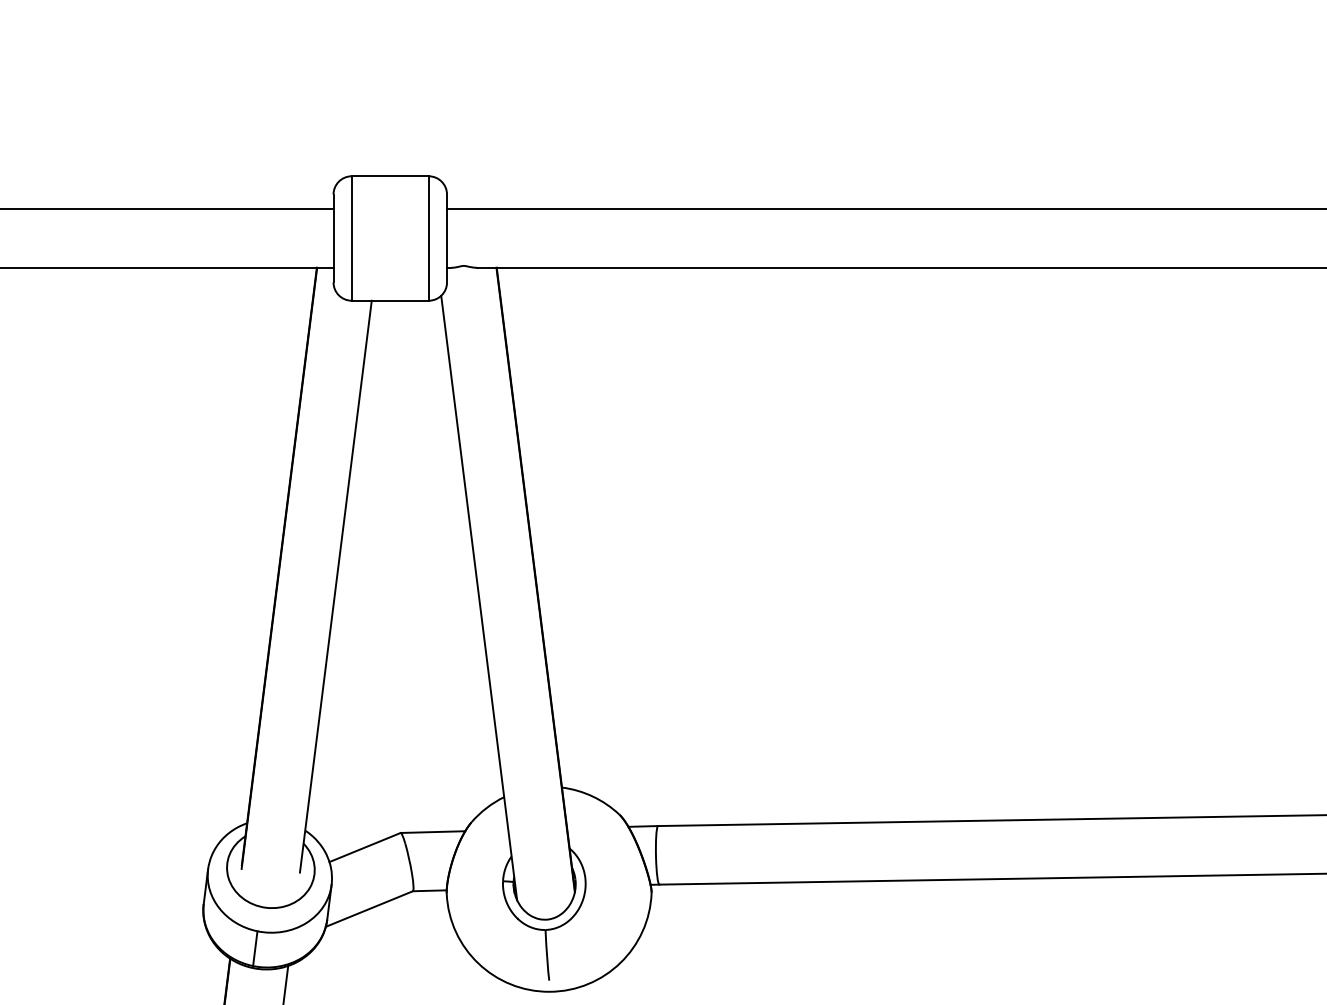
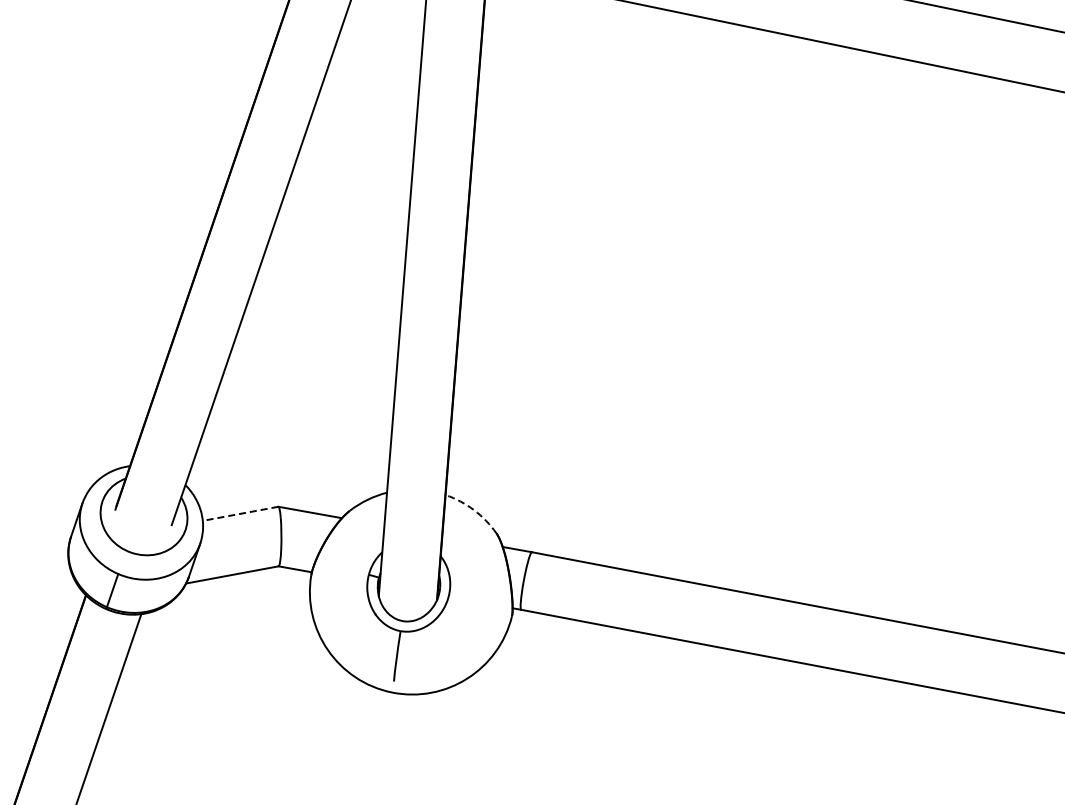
arc: (592, 796) -> (473, 509), solid -> dashed
line: (364, 847) -> (240, 513), solid -> dashed

